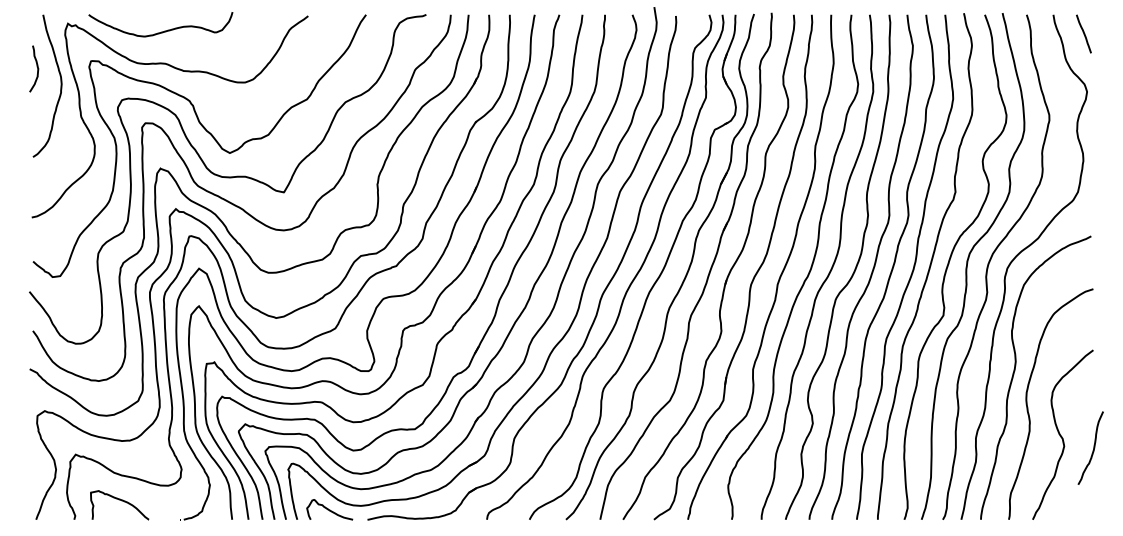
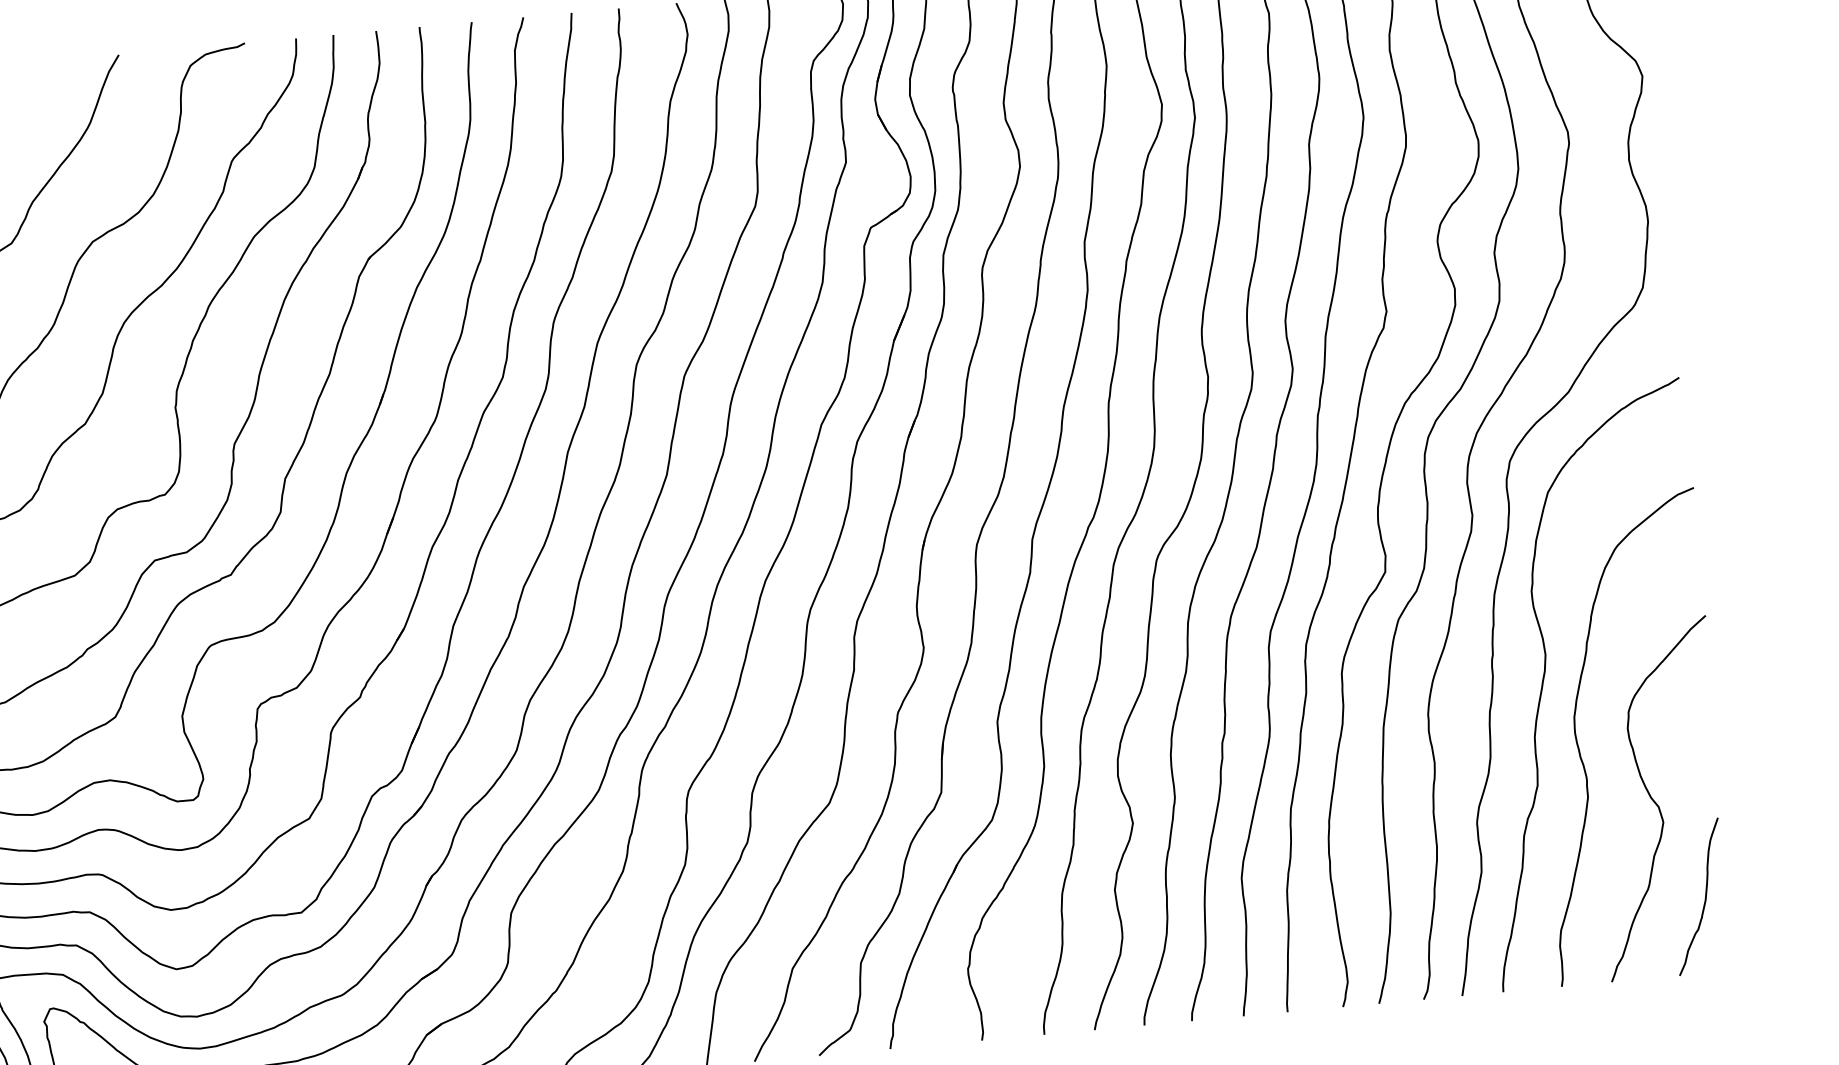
curve: (1093, 447) -> (1704, 894), moved

